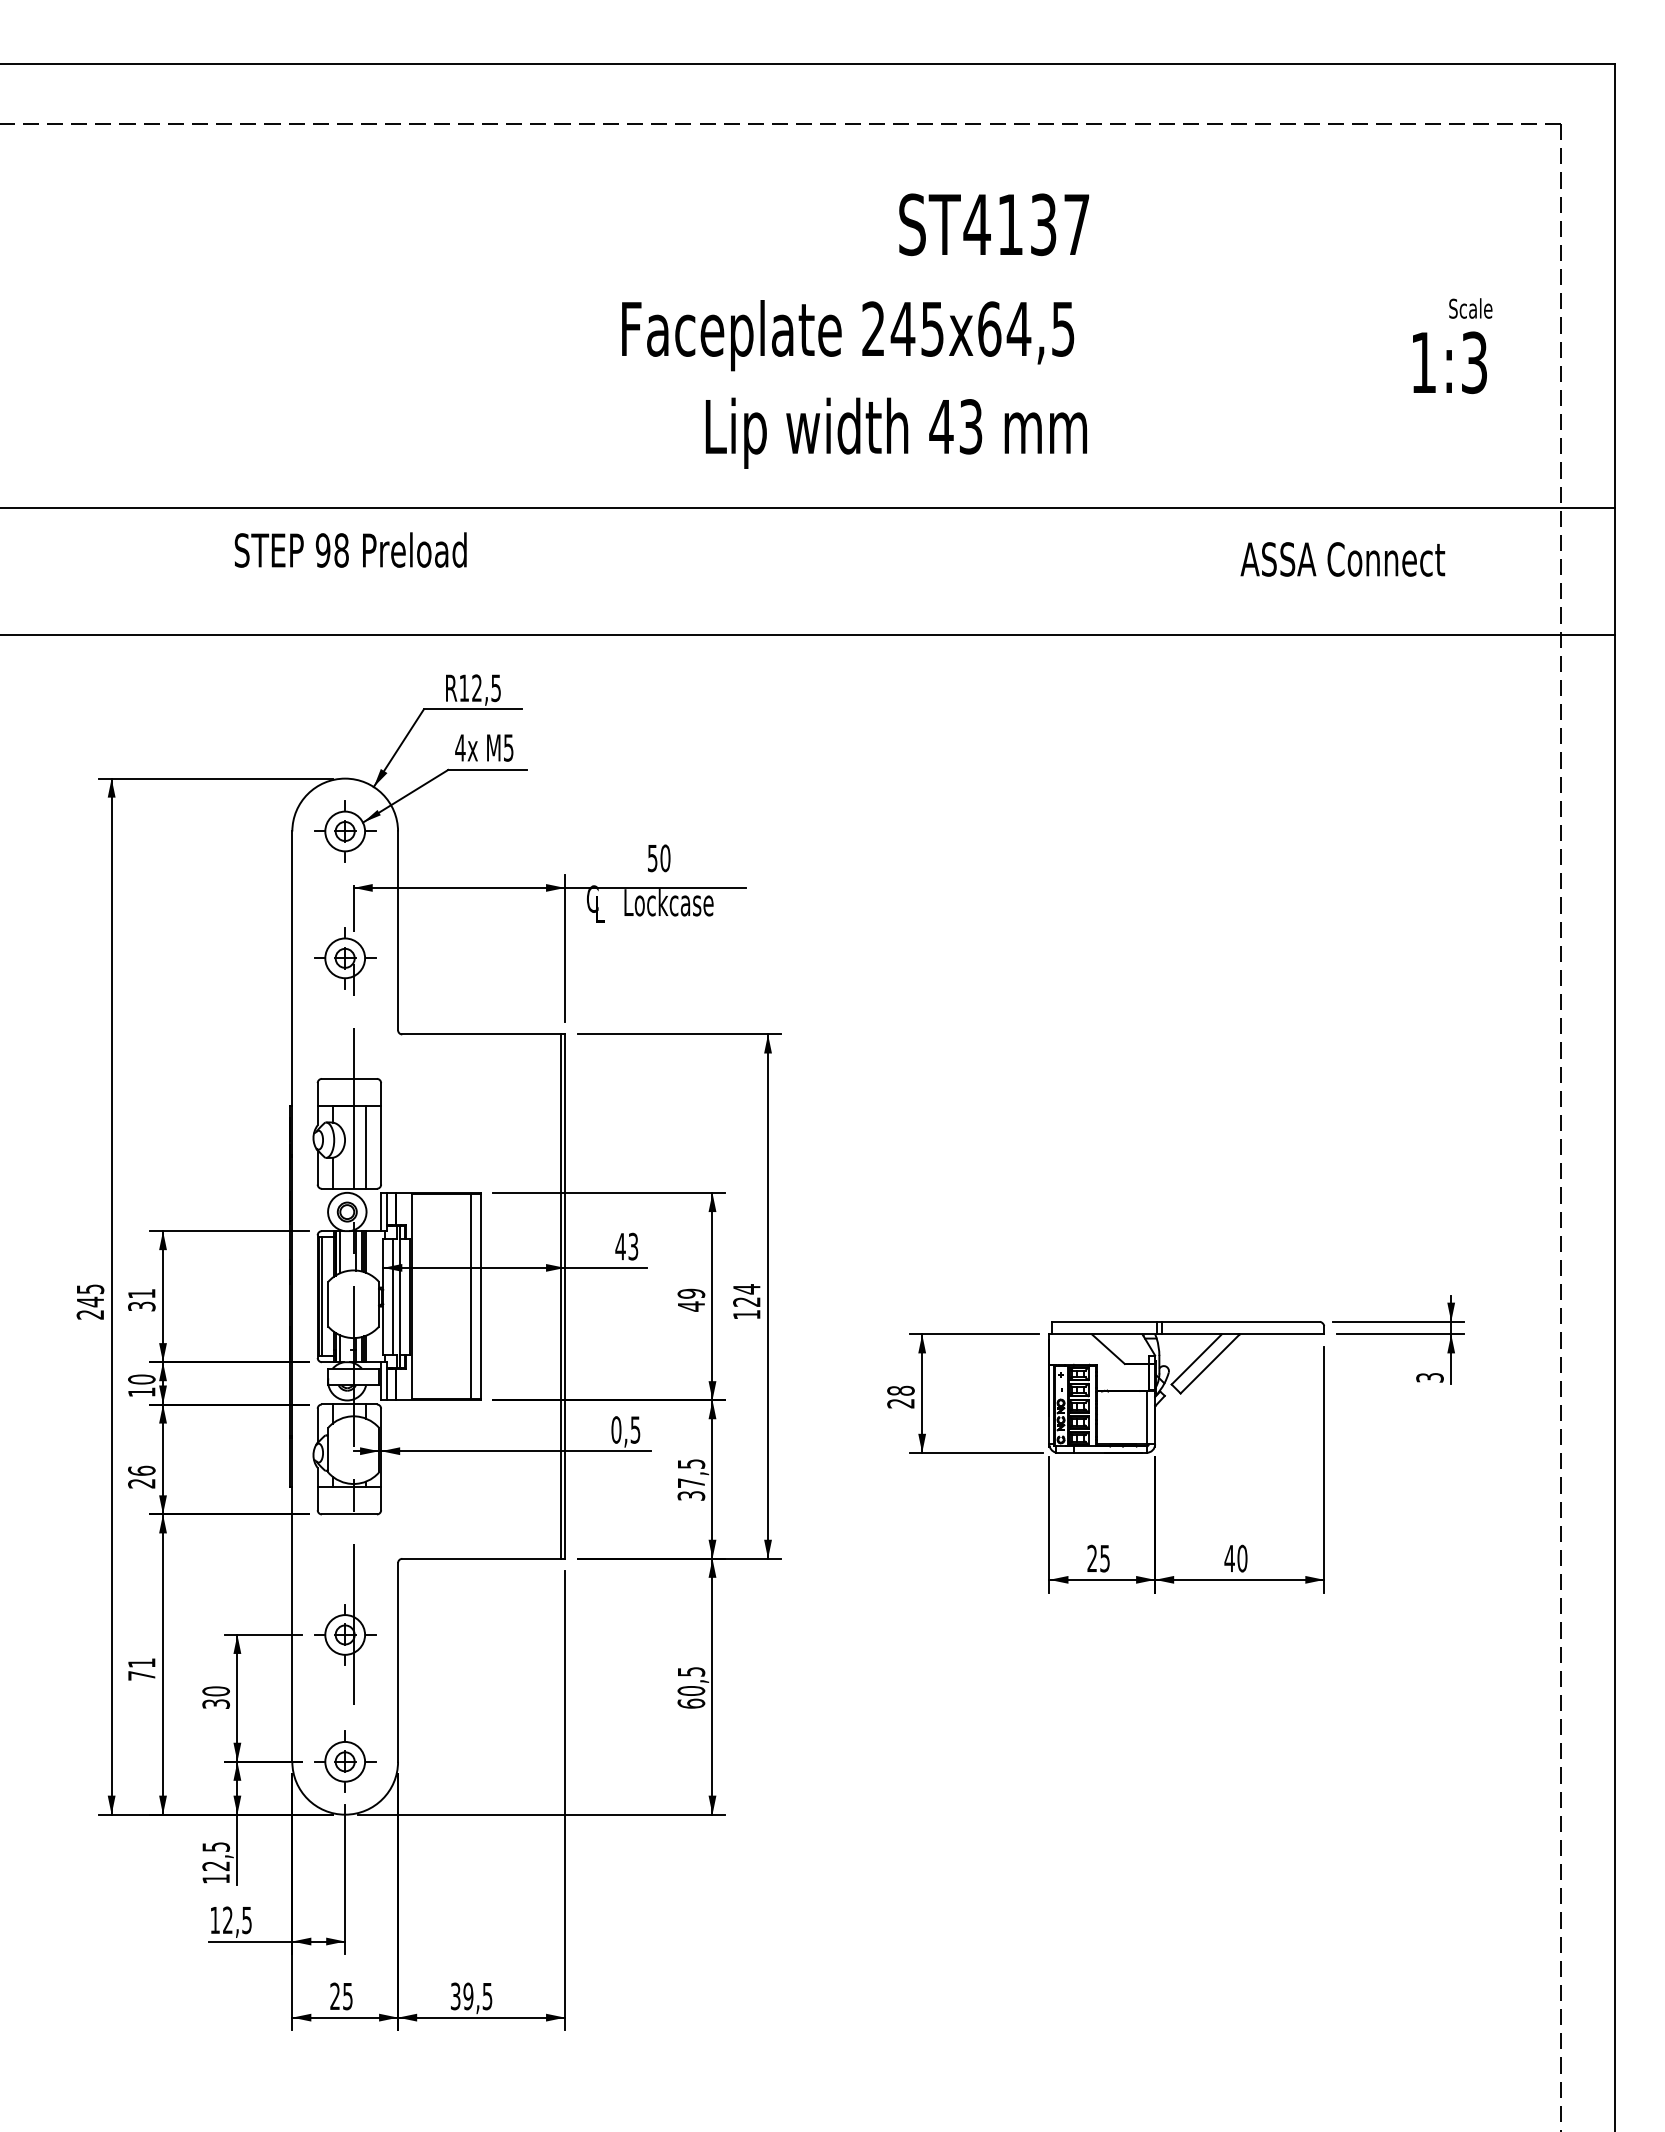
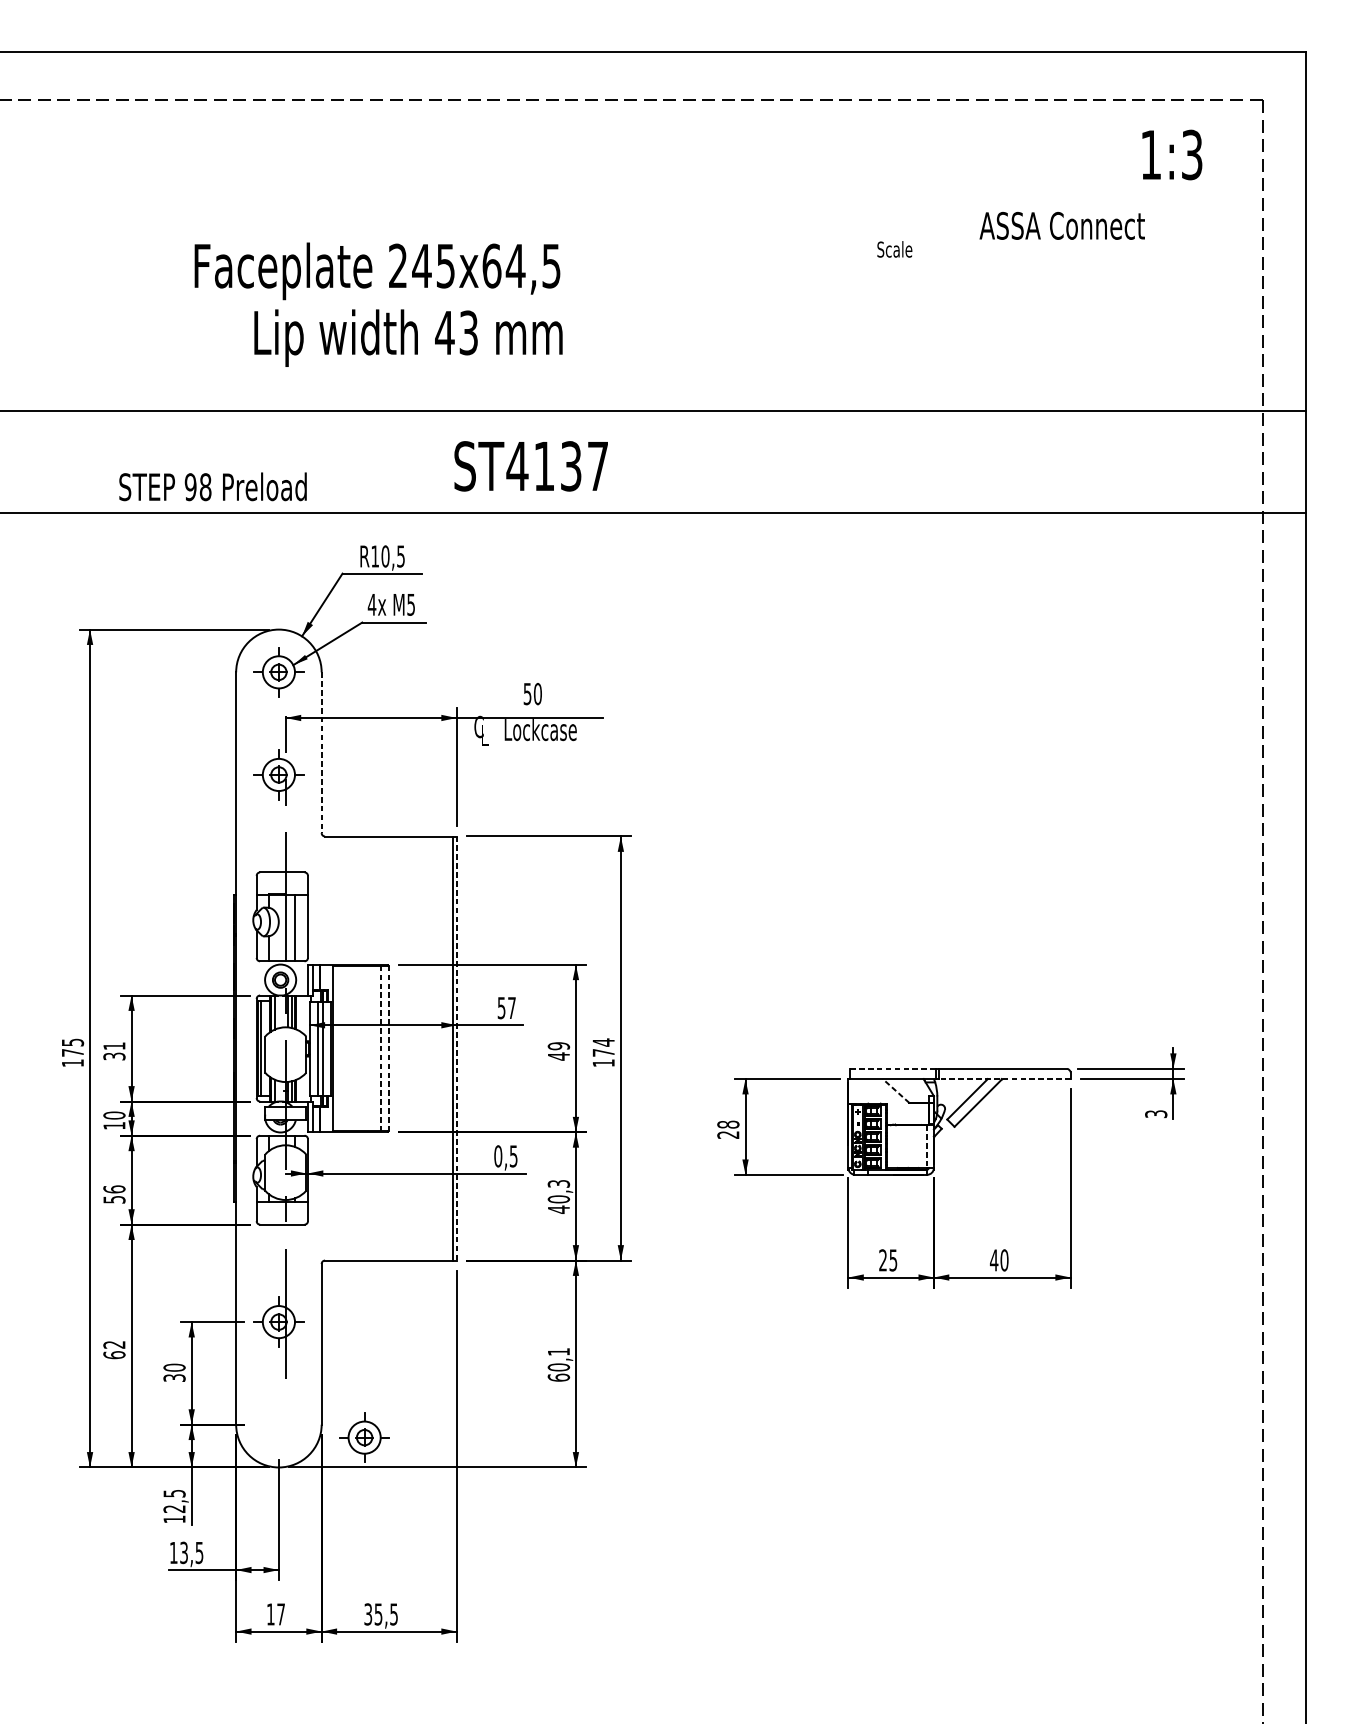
text: (994, 224) -> (531, 466), moved
text: (1470, 308) -> (894, 249), moved
text: (848, 335) -> (377, 271), moved
text: (1449, 362) -> (1171, 154), moved
text: (895, 432) -> (407, 337), moved
text: (350, 549) -> (212, 486), moved
text: (1342, 559) -> (1061, 225), moved
text: (477, 688) -> (385, 556), R12,5 -> R10,5
line: (398, 931) -> (322, 753), solid -> dashed
text: (626, 1246) -> (506, 1007), 43 -> 57
line: (471, 1297) -> (381, 1049), solid -> dashed
line: (481, 1297) -> (389, 1049), solid -> dashed
line: (565, 1297) -> (457, 1049), solid -> dashed
text: (746, 1301) -> (603, 1052), 124 -> 174
text: (89, 1307) -> (72, 1057), 245 -> 175
line: (1104, 1321) -> (892, 1068), solid -> dashed
line: (1242, 1334) -> (1004, 1079), solid -> dashed
line: (1108, 1348) -> (896, 1090), solid -> dashed
line: (1146, 1418) -> (926, 1147), solid -> dashed
text: (691, 1480) -> (558, 1197), 37,5 -> 40,3
text: (141, 1483) -> (114, 1199), 26 -> 56
text: (141, 1669) -> (114, 1350), 71 -> 62
text: (691, 1671) -> (558, 1351), 60,5 -> 60,1
part: (345, 1761) -> (364, 1437), moved
text: (227, 1920) -> (183, 1553), 12,5 -> 13,5
text: (468, 1995) -> (378, 1613), 39,5 -> 35,5
text: (341, 1996) -> (275, 1614), 25 -> 17

